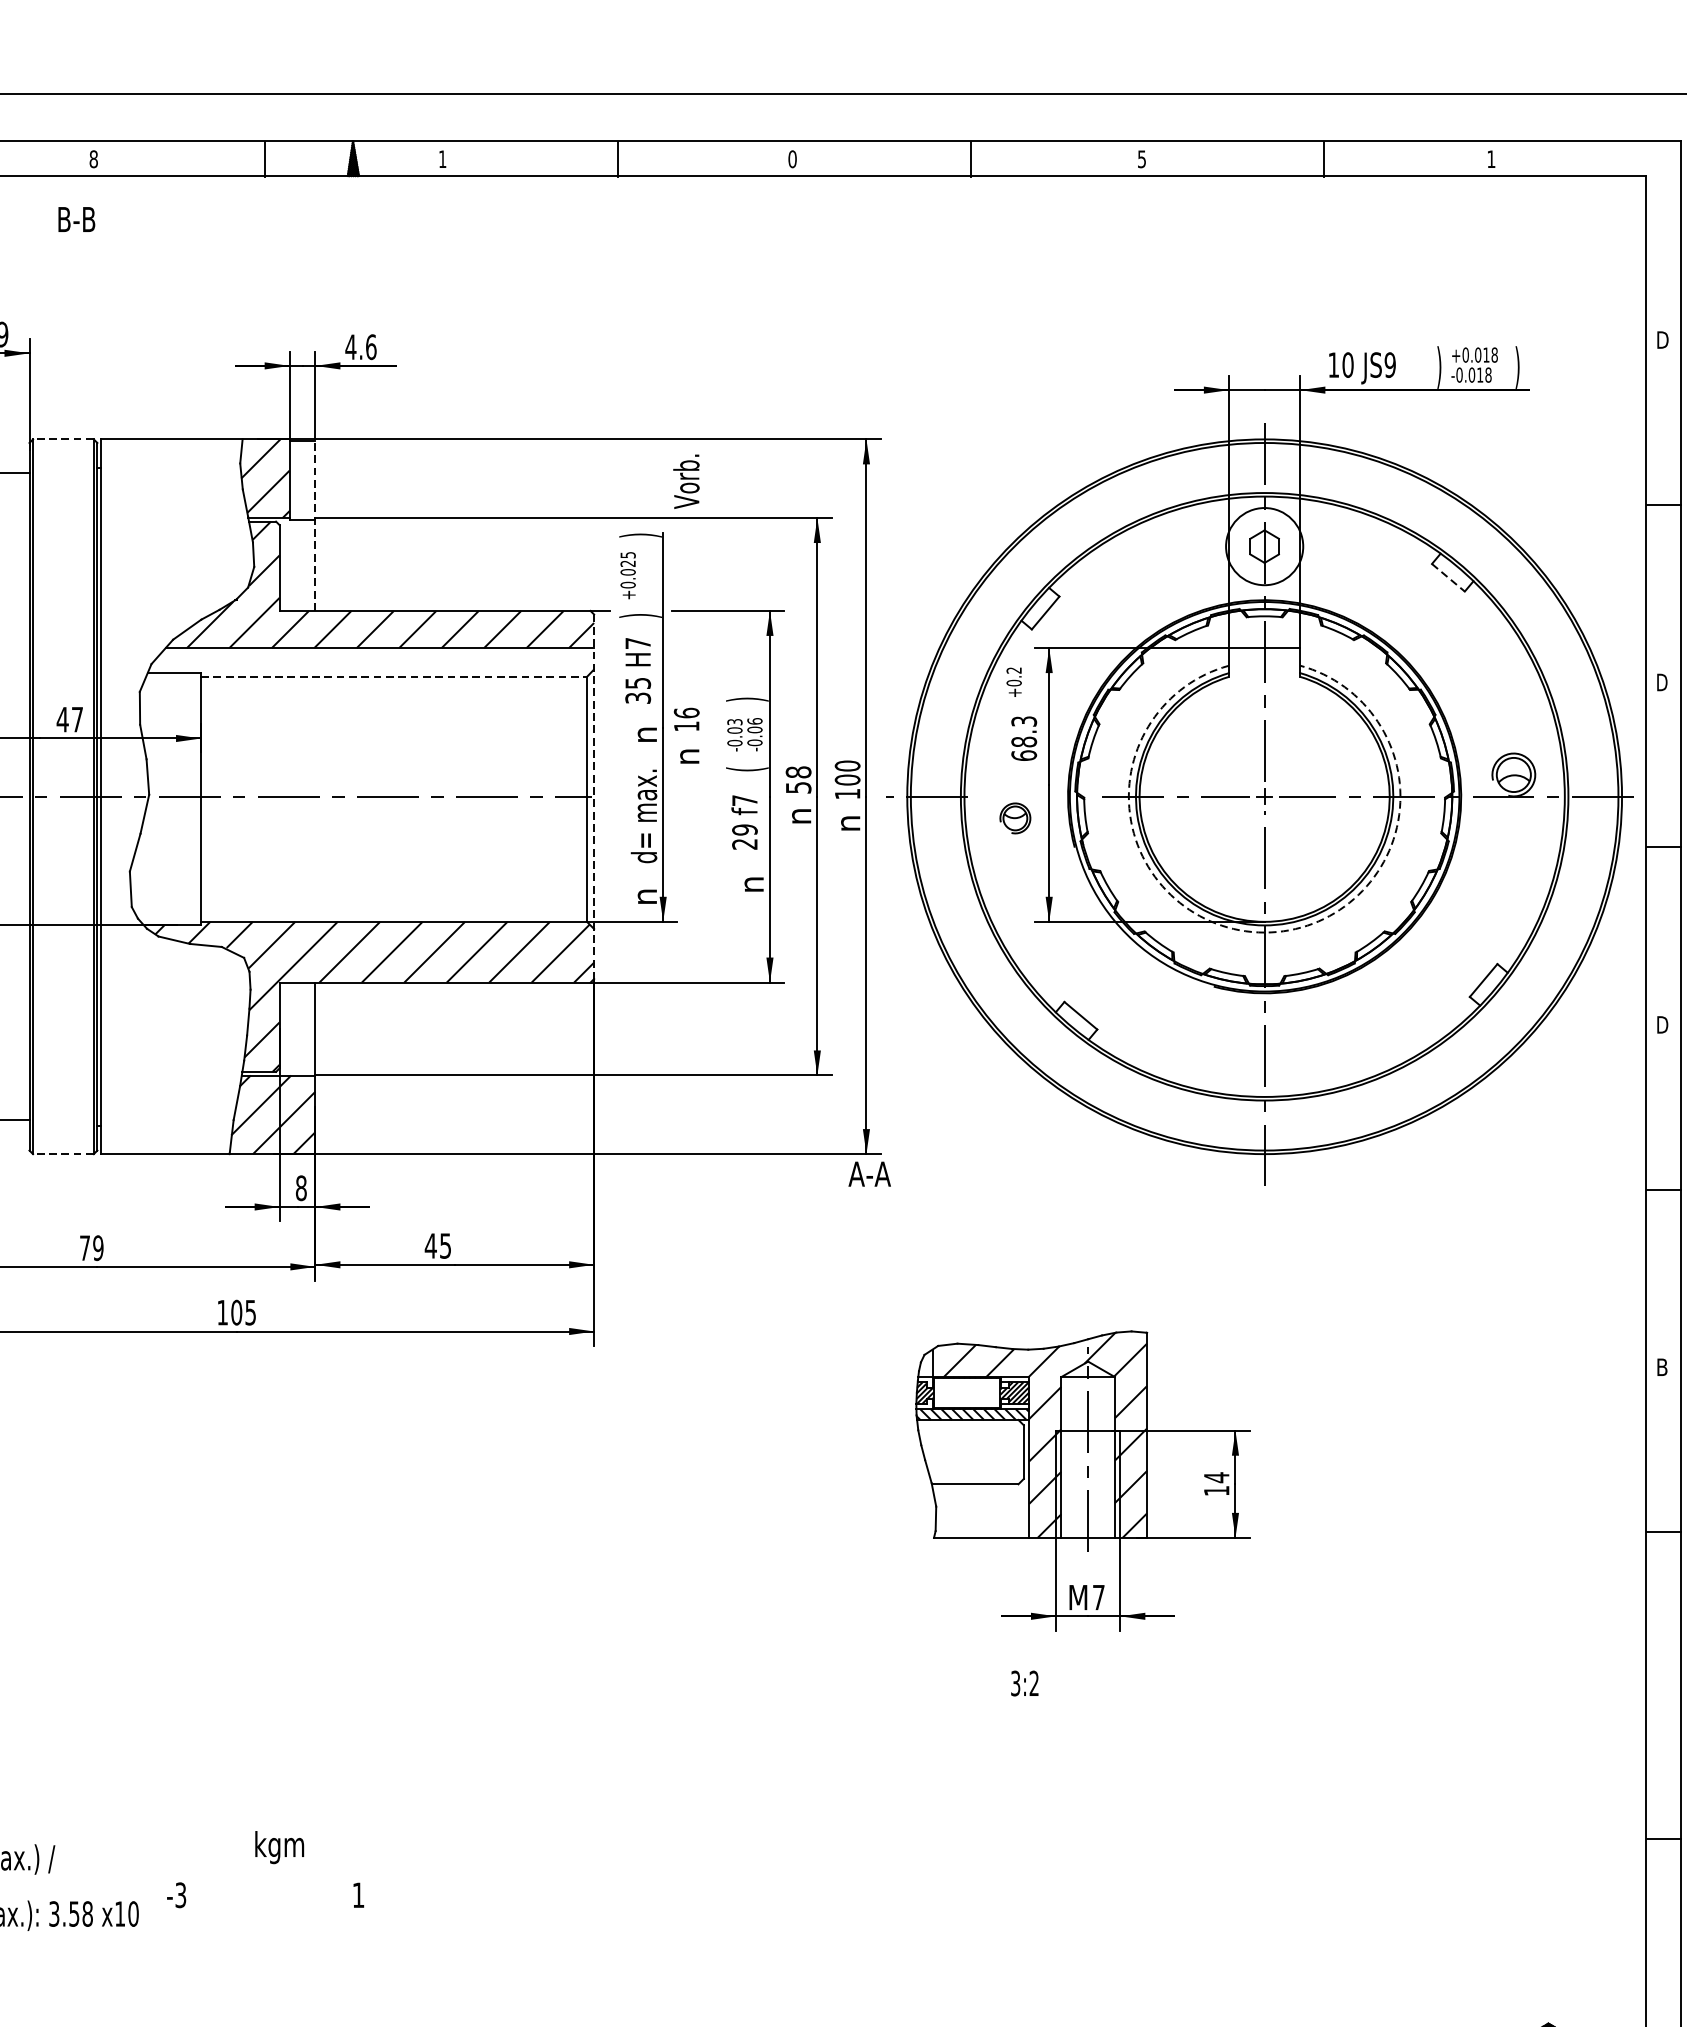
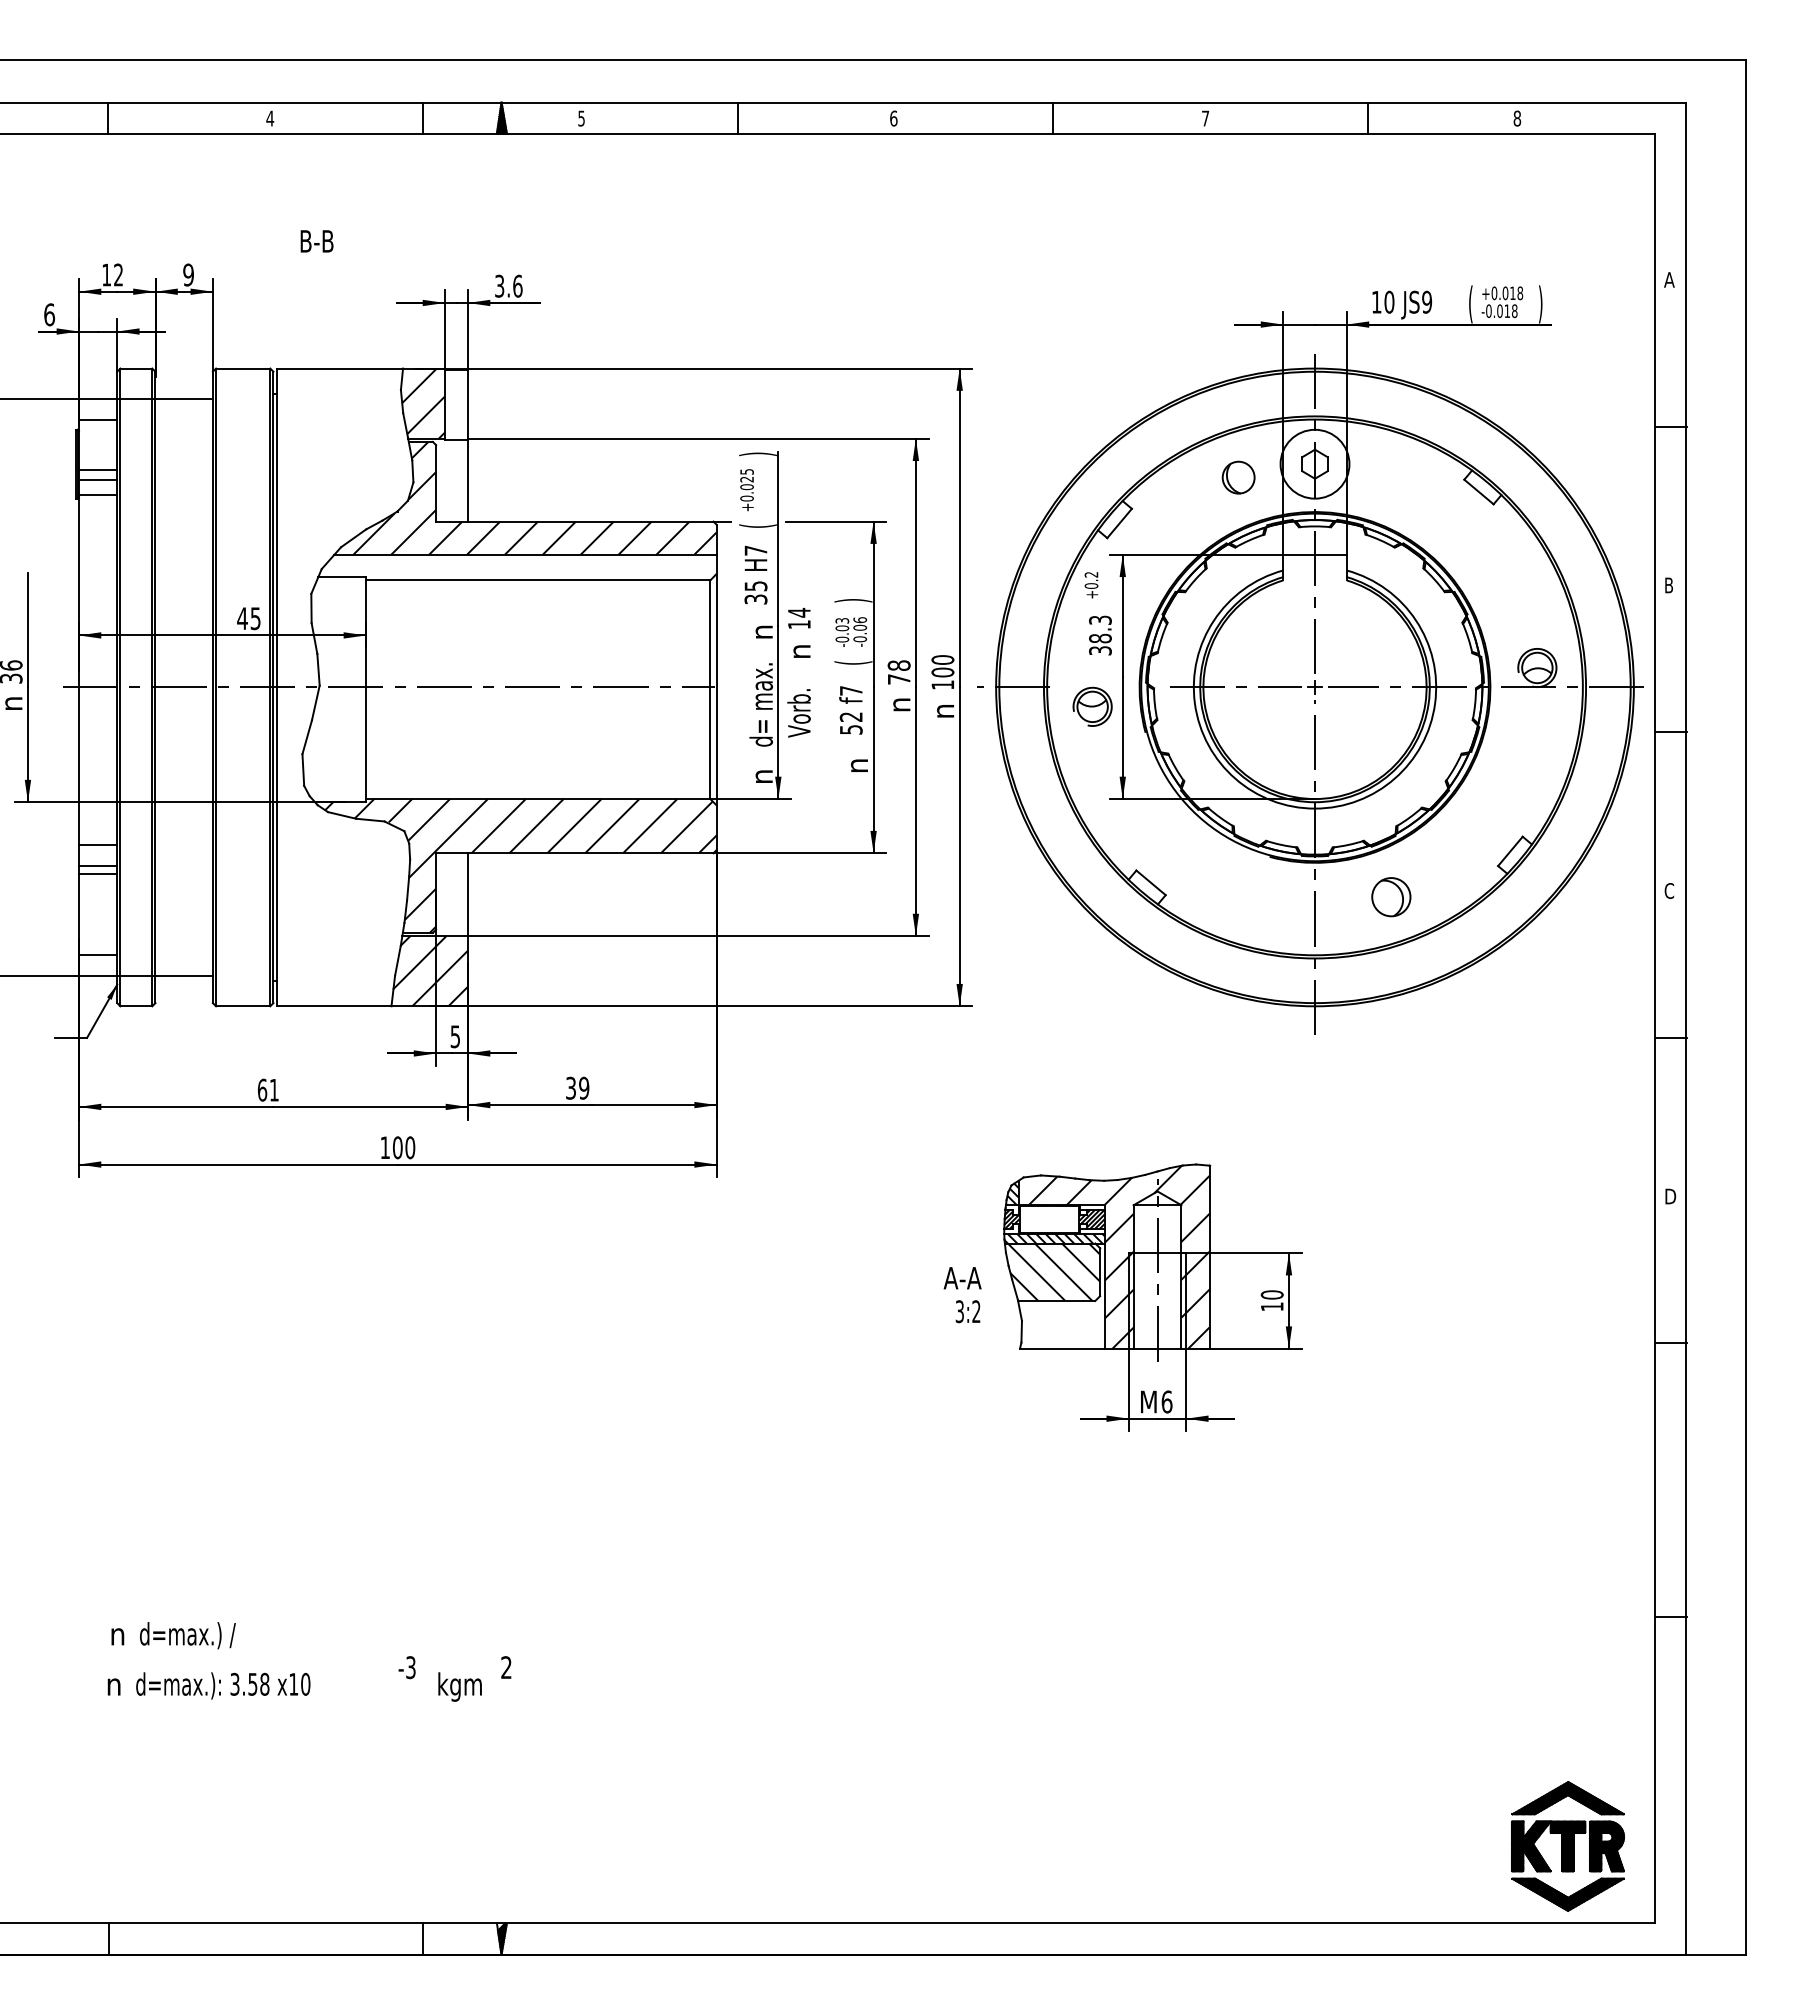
text: (94, 159) -> (270, 118), 8 -> 4
text: (442, 159) -> (581, 118), 1 -> 5
text: (792, 159) -> (893, 118), 0 -> 6
text: (1141, 159) -> (1205, 118), 5 -> 7
text: (1491, 159) -> (1517, 118), 1 -> 8
text: (76, 219) -> (316, 241), moved
text: (1661, 339) -> (1669, 279), D -> A
text: (350, 346) -> (499, 285), 4.6 -> 3.6
text: (1438, 367) -> (1470, 304), ) -> (
line: (62, 439) -> (242, 368), dashed -> solid
text: (685, 481) -> (798, 713), moved
line: (314, 525) -> (467, 445), dashed -> solid
part: (1178, 561) -> (1238, 477), added
line: (1448, 578) -> (1479, 492), dashed -> solid
text: (639, 615) -> (757, 525), ) -> (
line: (394, 676) -> (538, 580), dashed -> solid
text: (1663, 682) -> (1670, 585), D -> B
text: (685, 712) -> (798, 612), 16 -> 14
text: (77, 719) -> (255, 618), 47 -> 45
text: (1024, 755) -> (1100, 650), 68.3 -> 38.3
text: (798, 787) -> (899, 679), 58 -> 78
line: (593, 796) -> (716, 687), dashed -> solid
part: (1015, 818) -> (1092, 706), size x1.43
text: (744, 837) -> (850, 723), 29 -> 52
arc: (1265, 932) -> (1315, 808), dashed -> solid
text: (1661, 1024) -> (1669, 890), D -> C
part: (1350, 1032) -> (1391, 897), added
line: (62, 1154) -> (242, 1006), dashed -> solid
text: (869, 1174) -> (962, 1278), moved
text: (301, 1187) -> (455, 1036), 8 -> 5
text: (438, 1245) -> (577, 1087), 45 -> 39
text: (90, 1247) -> (267, 1089), 79 -> 61
text: (250, 1312) -> (410, 1147), 105 -> 100
hatch: (925, 1363) -> (1012, 1193), added
text: (1664, 1367) -> (1671, 1196), B -> D
hatch: (971, 1451) -> (1053, 1271), added
text: (1215, 1477) -> (1271, 1294), 14 -> 10
text: (1098, 1597) -> (1166, 1401), 7 -> 6
text: (1024, 1683) -> (967, 1311), moved
text: (278, 1846) -> (459, 1686), moved
text: (175, 1895) -> (406, 1667), moved
text: (358, 1895) -> (506, 1667), 1 -> 2

